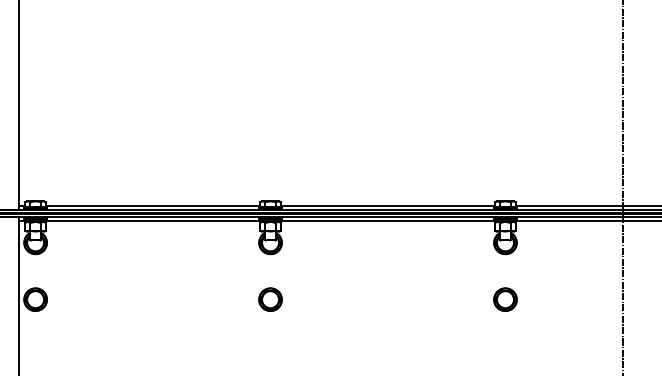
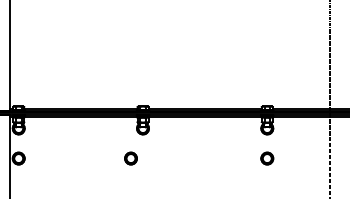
circle: (269, 299) -> (130, 158), moved

